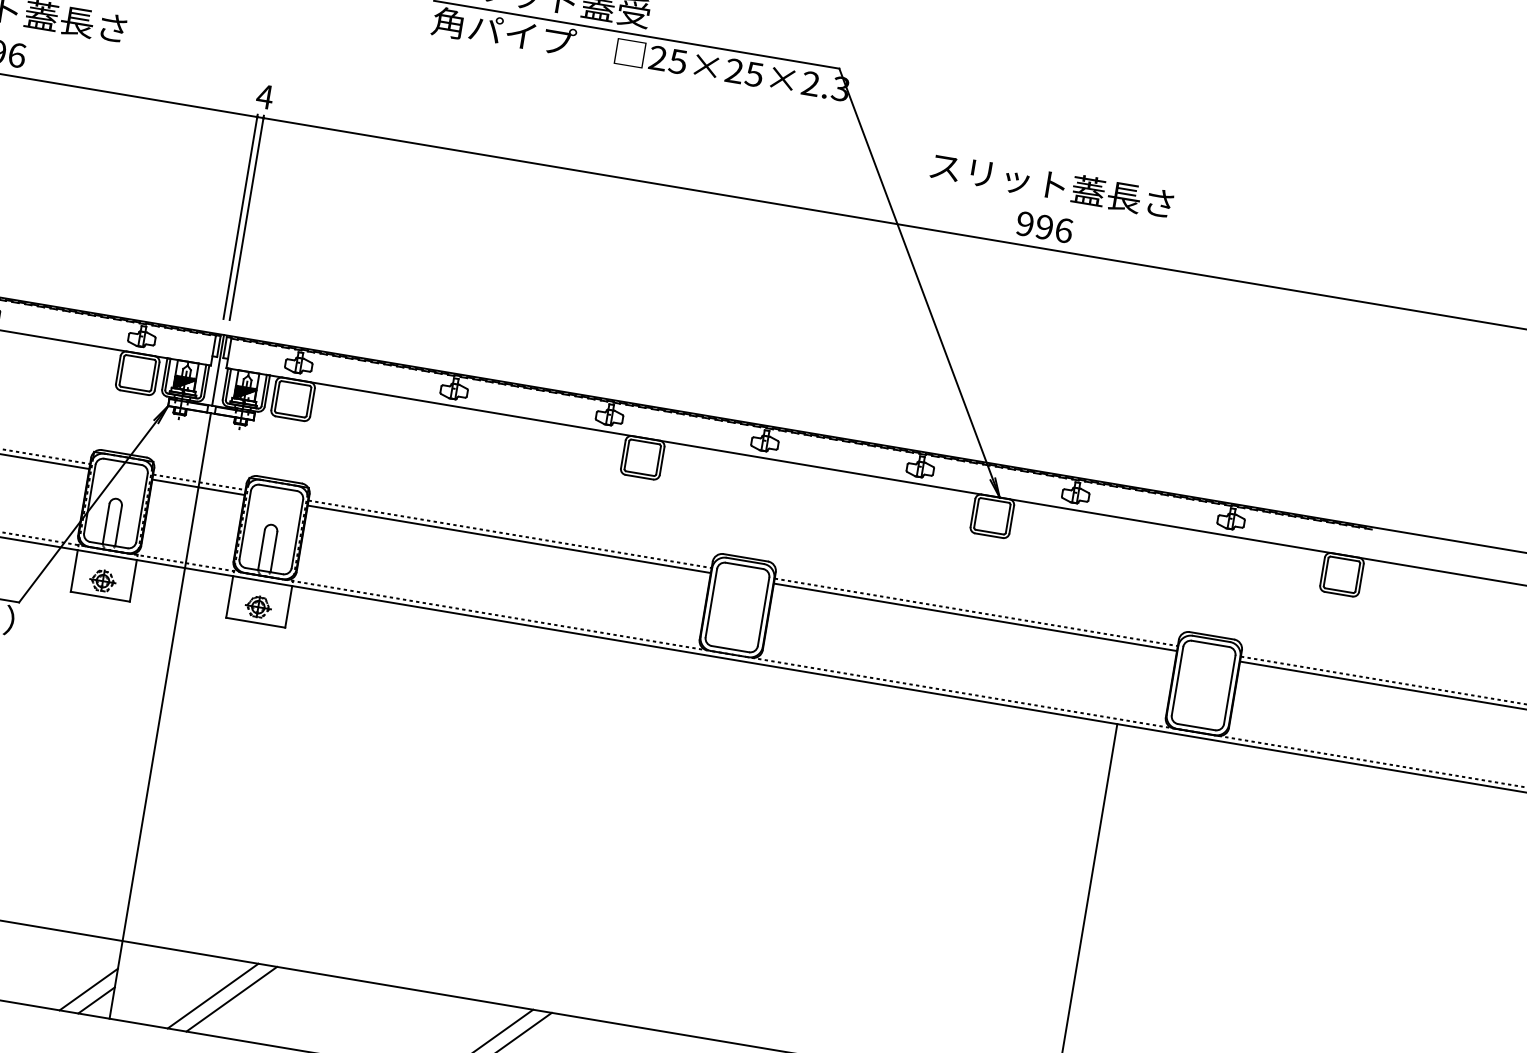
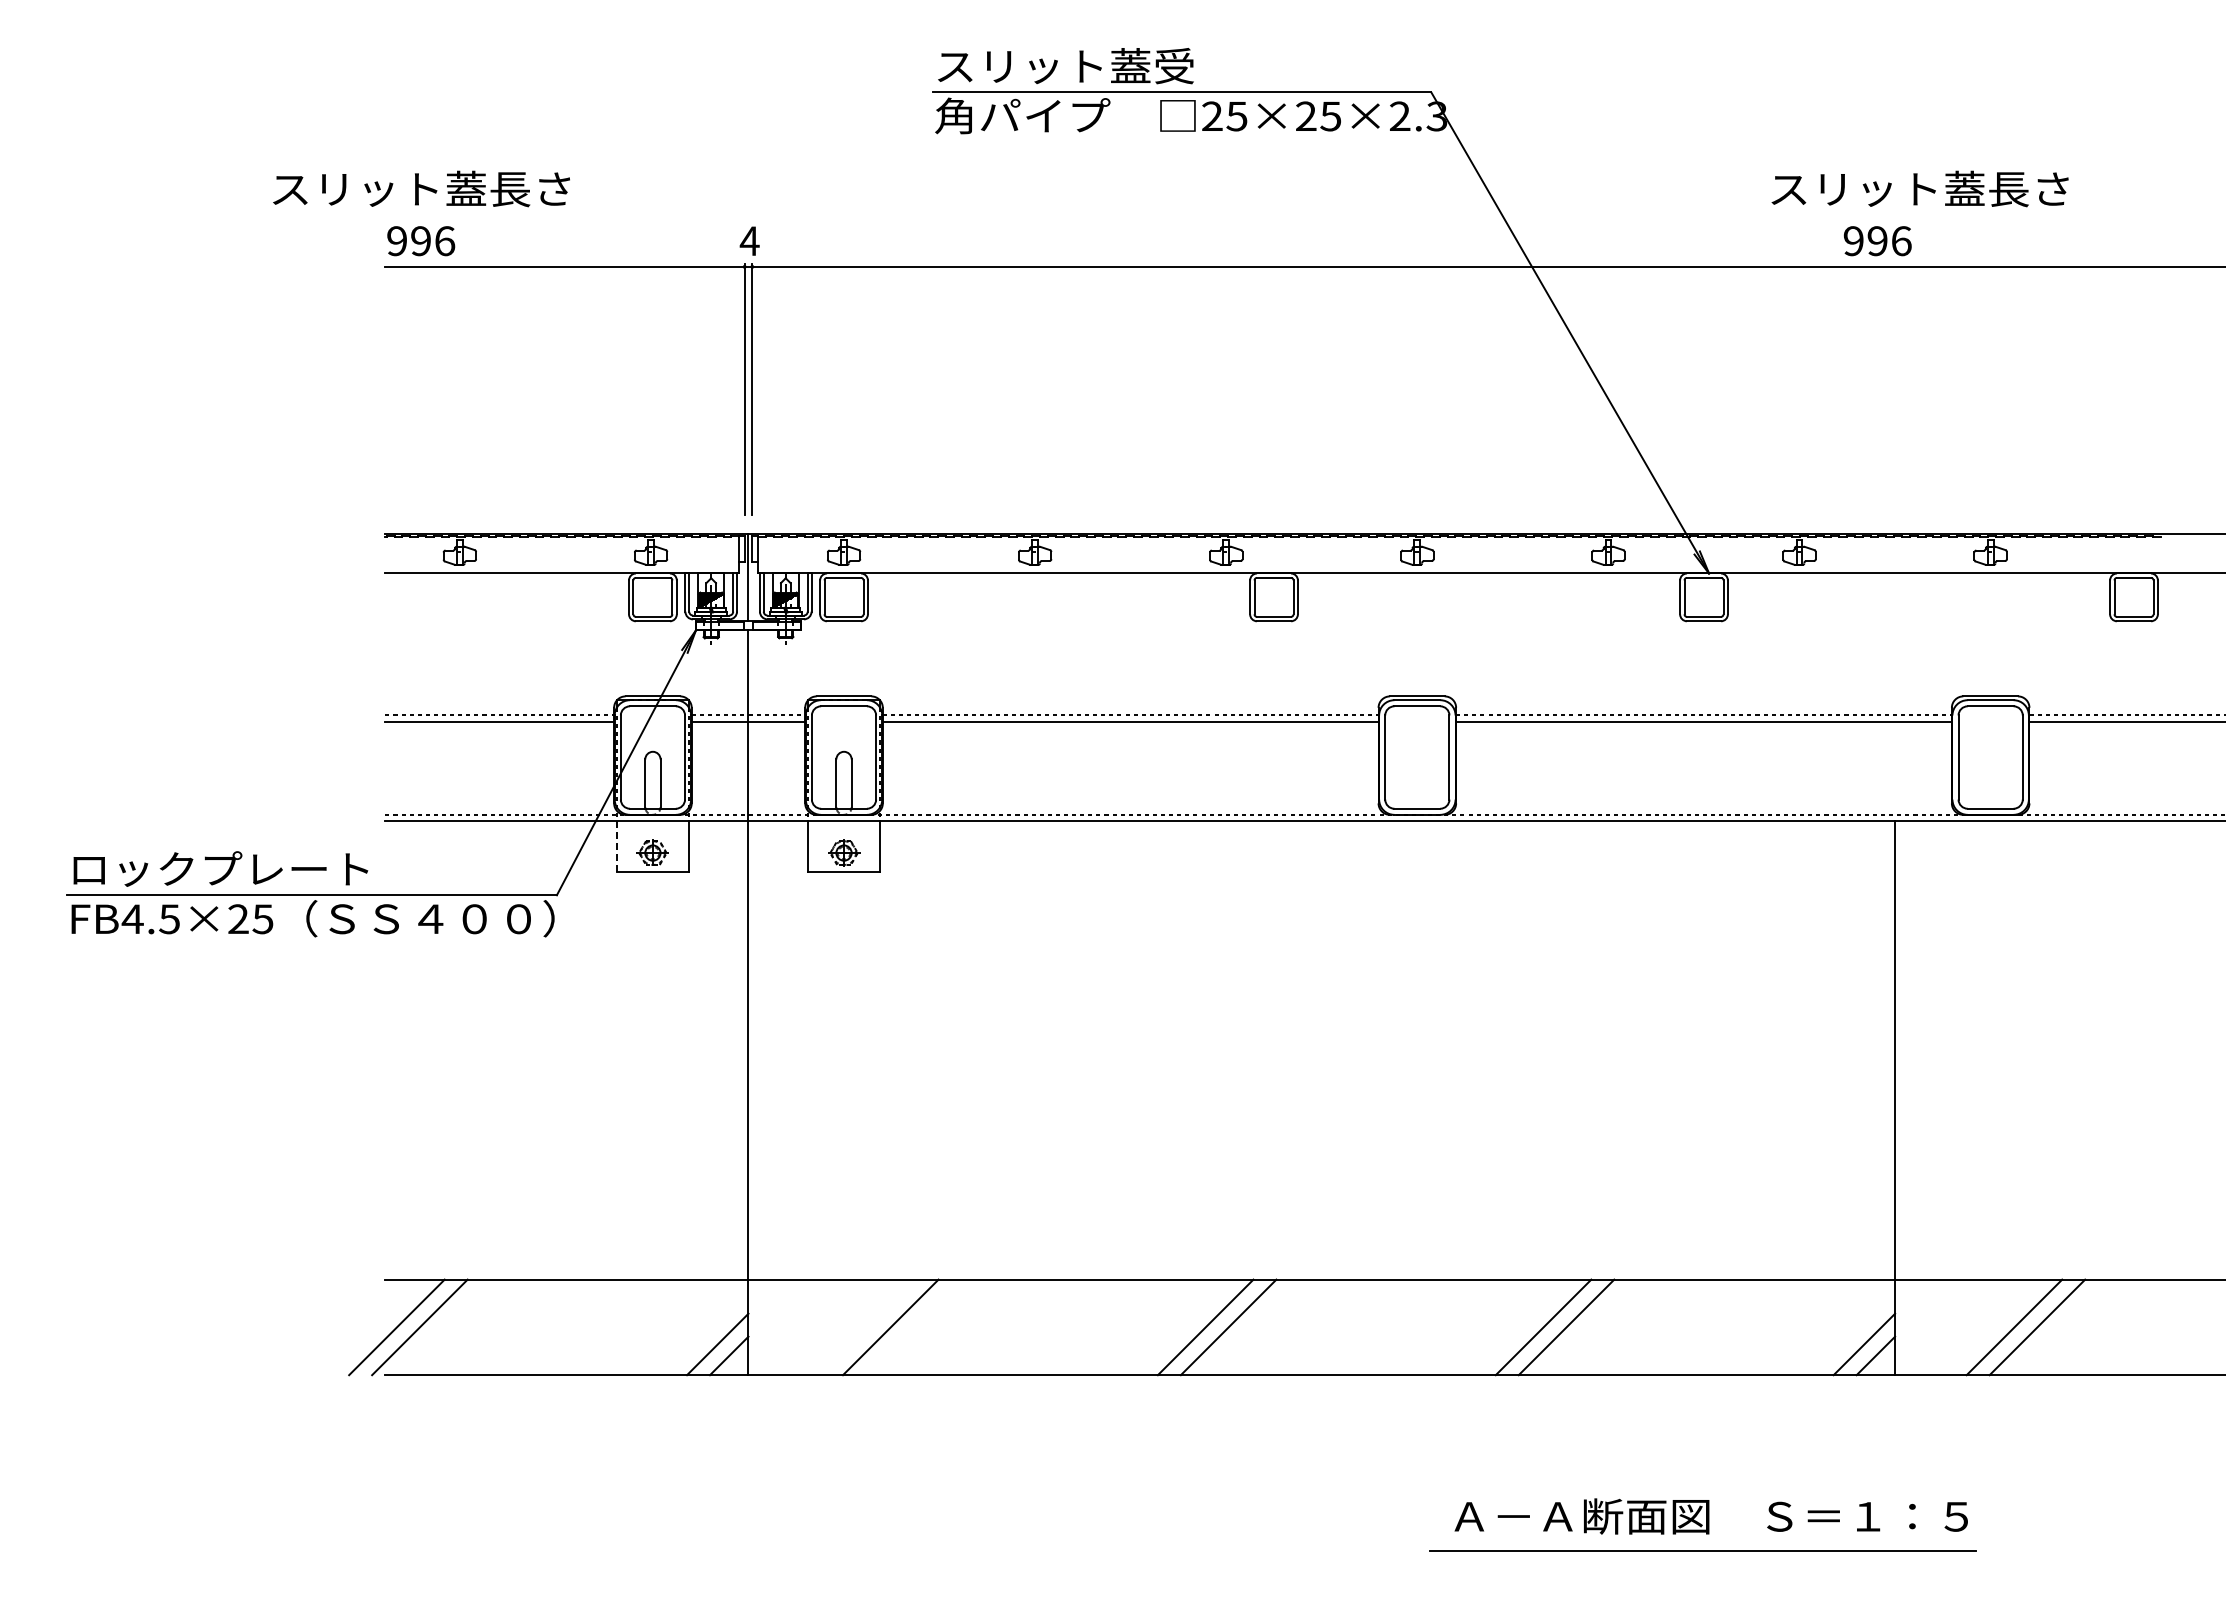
text: (1051, 184) -> (1919, 188), moved
text: (1044, 227) -> (1877, 241), moved
line: (74, 570) -> (616, 846), solid -> dashed
line: (212, 996) -> (867, 1327), removed

